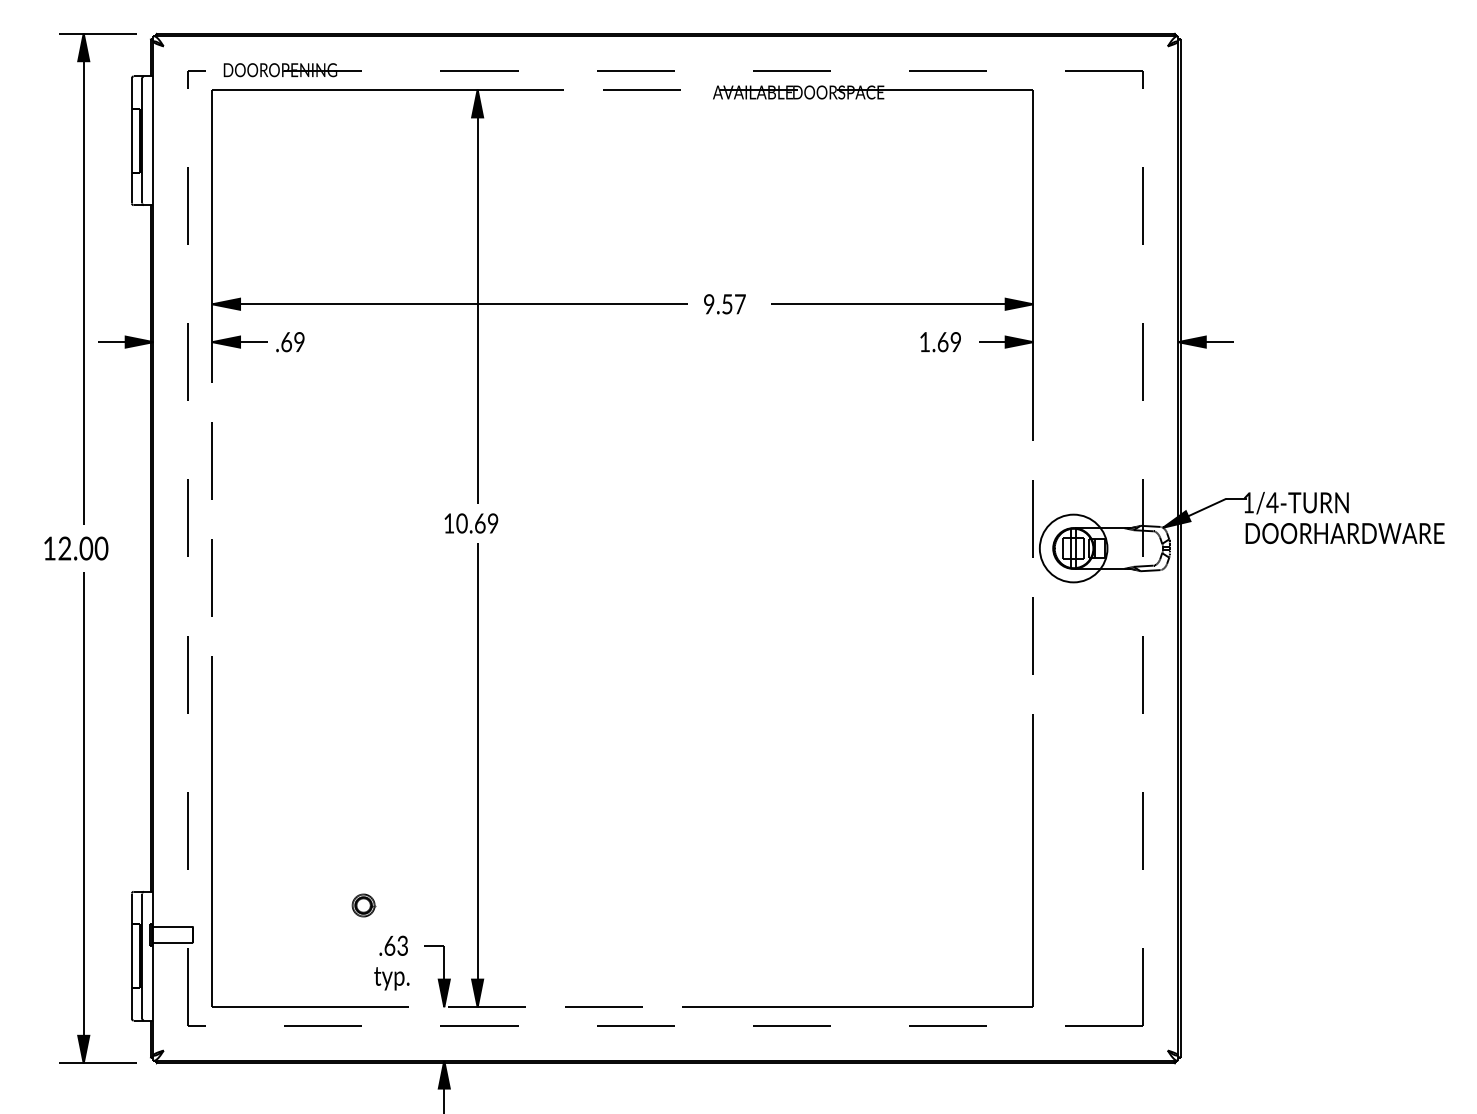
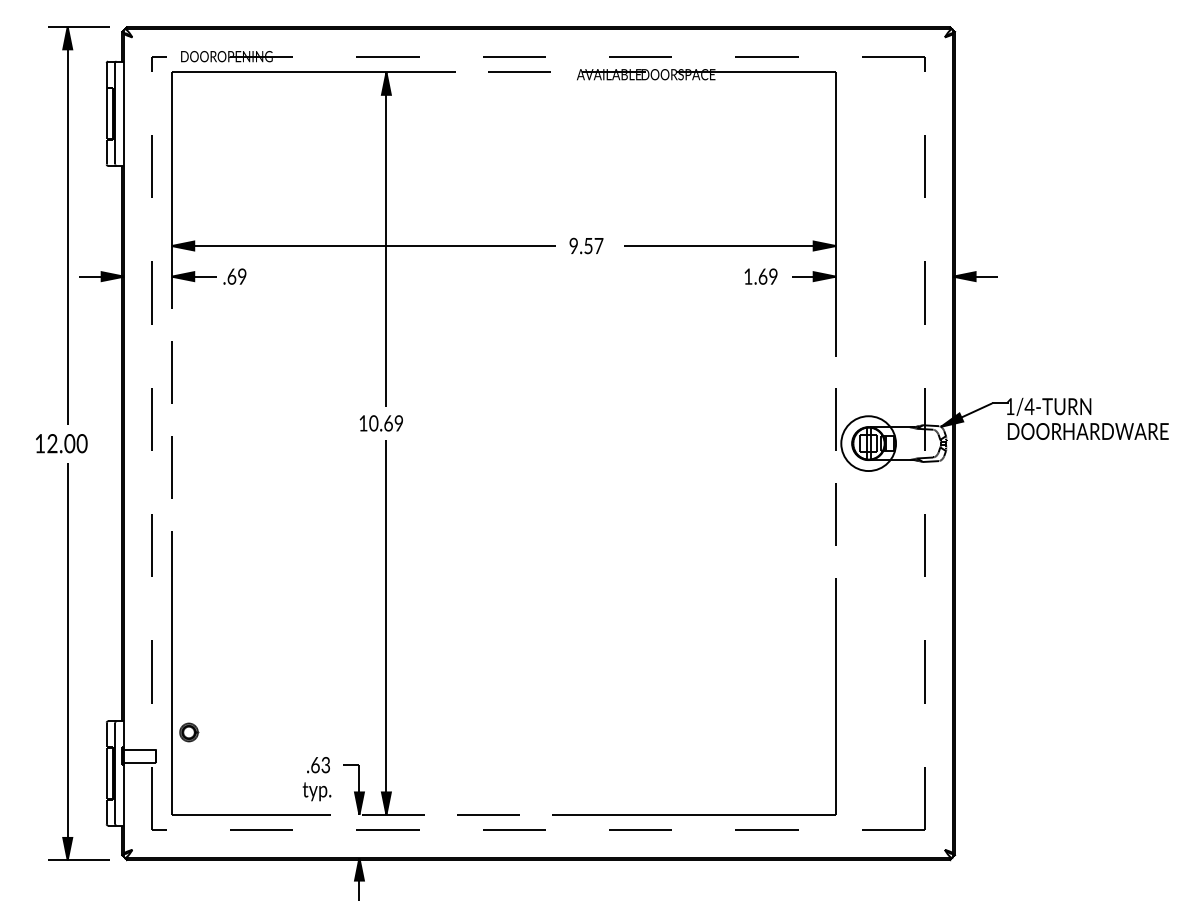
part: (363, 905) -> (188, 732), moved

